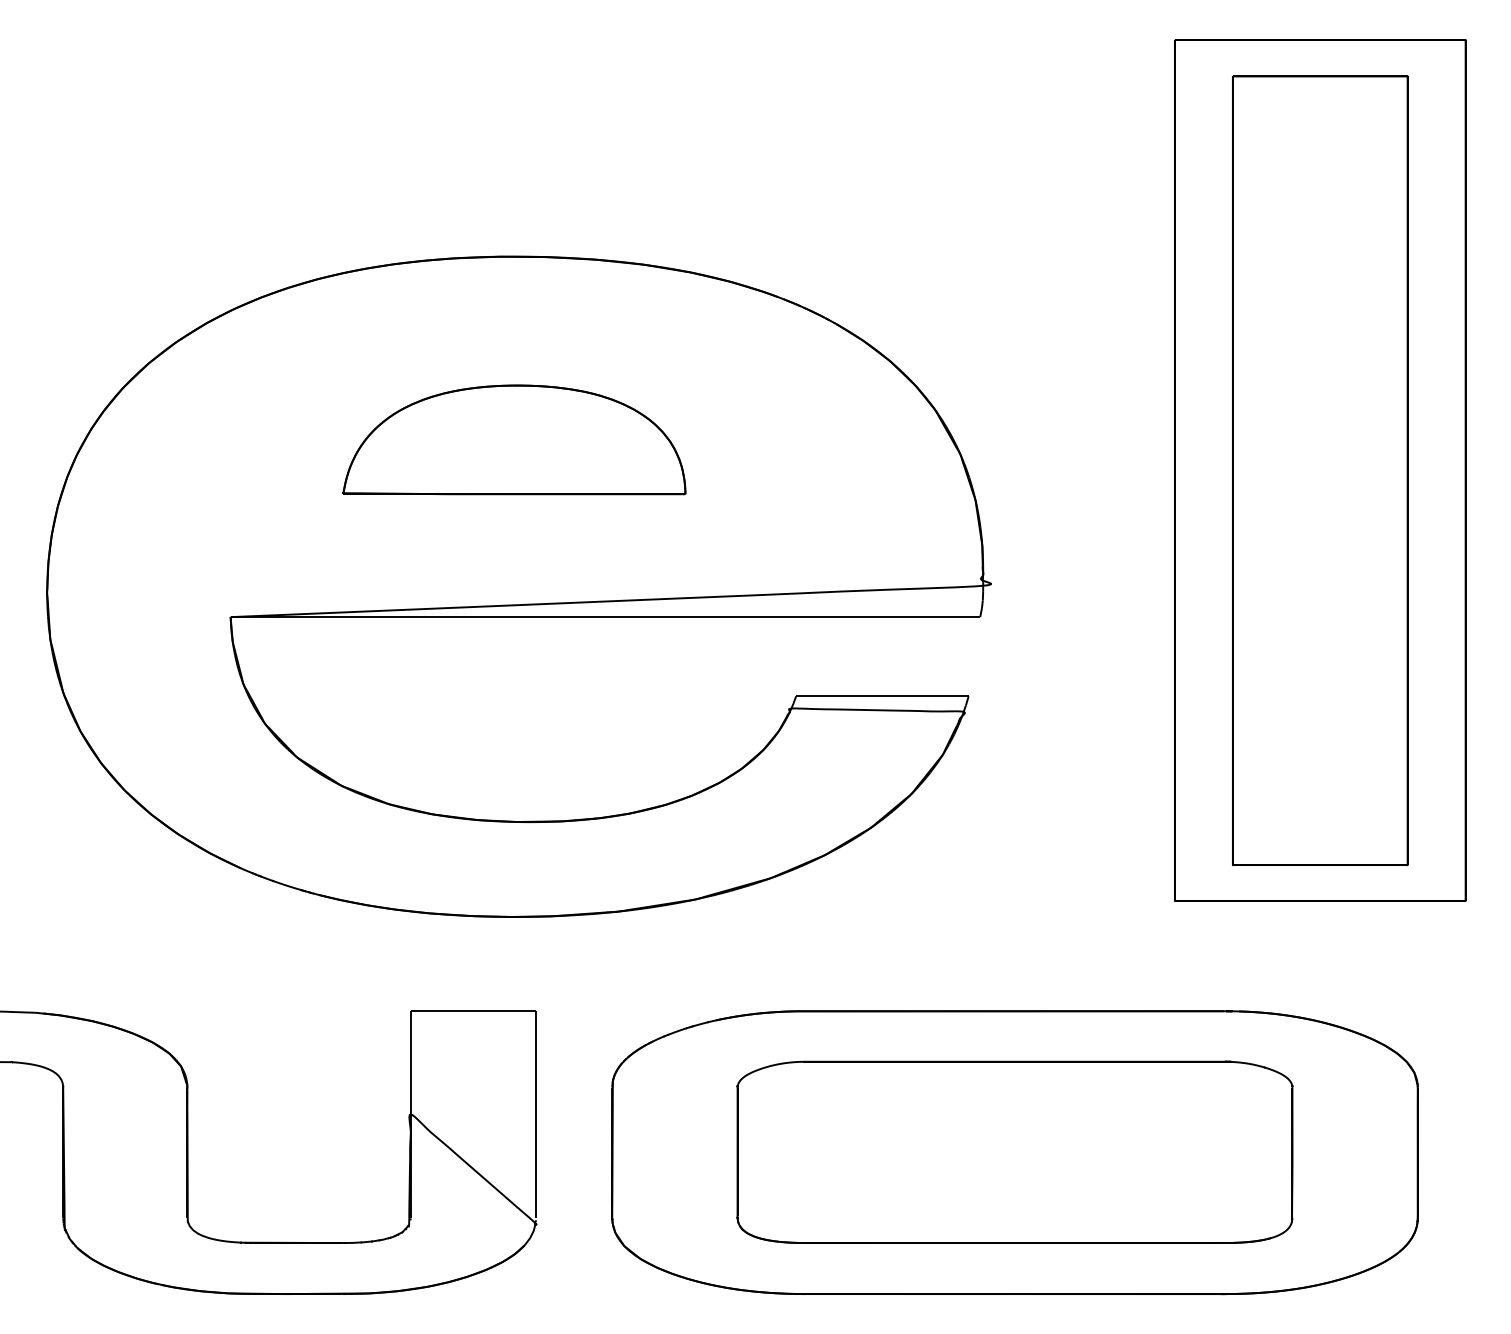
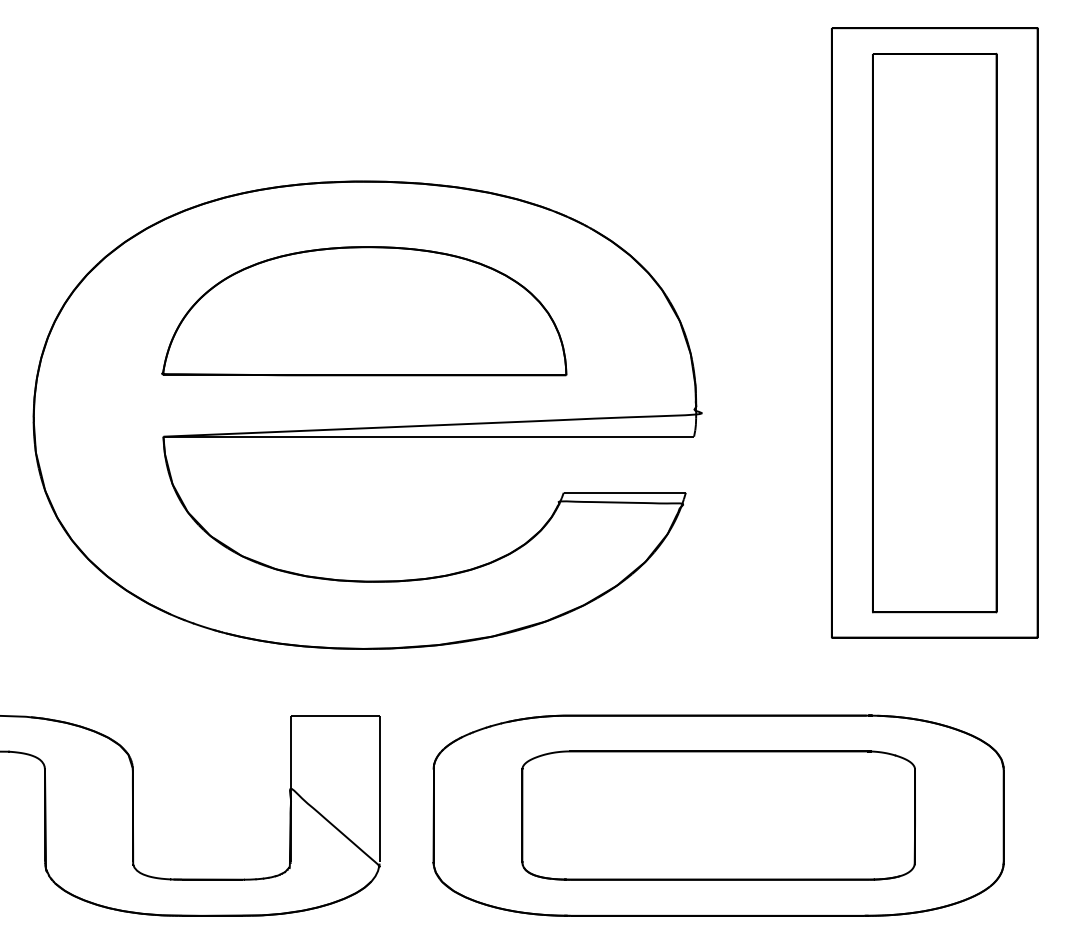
part: (513, 439) -> (363, 310), size x1.67

